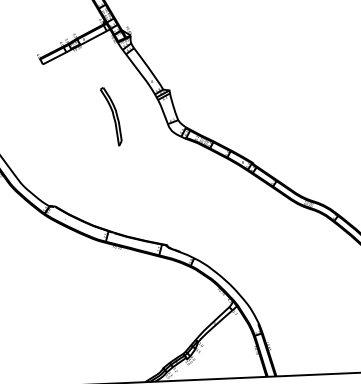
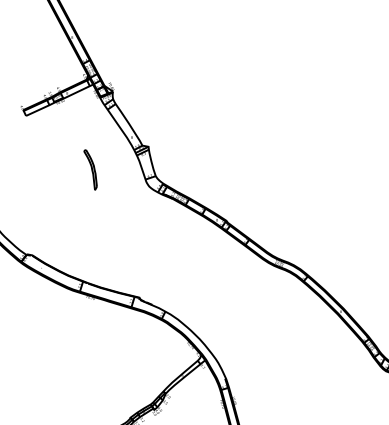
part: (111, 116) -> (90, 169), size x0.7

